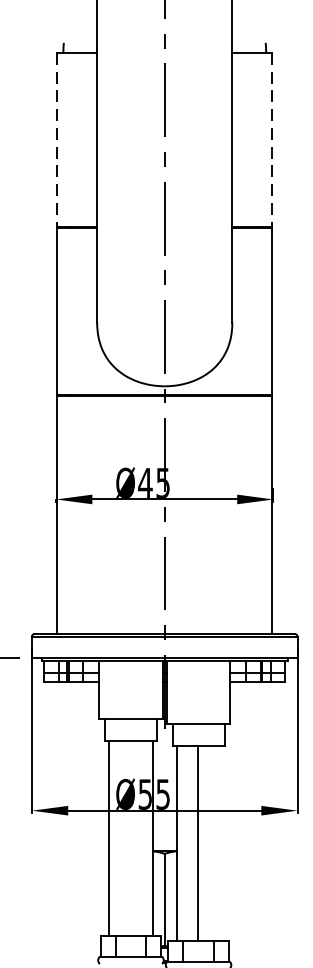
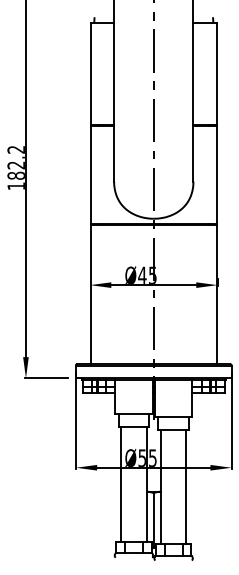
line: (56, 140) -> (90, 74), dashed -> solid
line: (271, 140) -> (216, 74), dashed -> solid
line: (198, 842) -> (186, 486), moved

